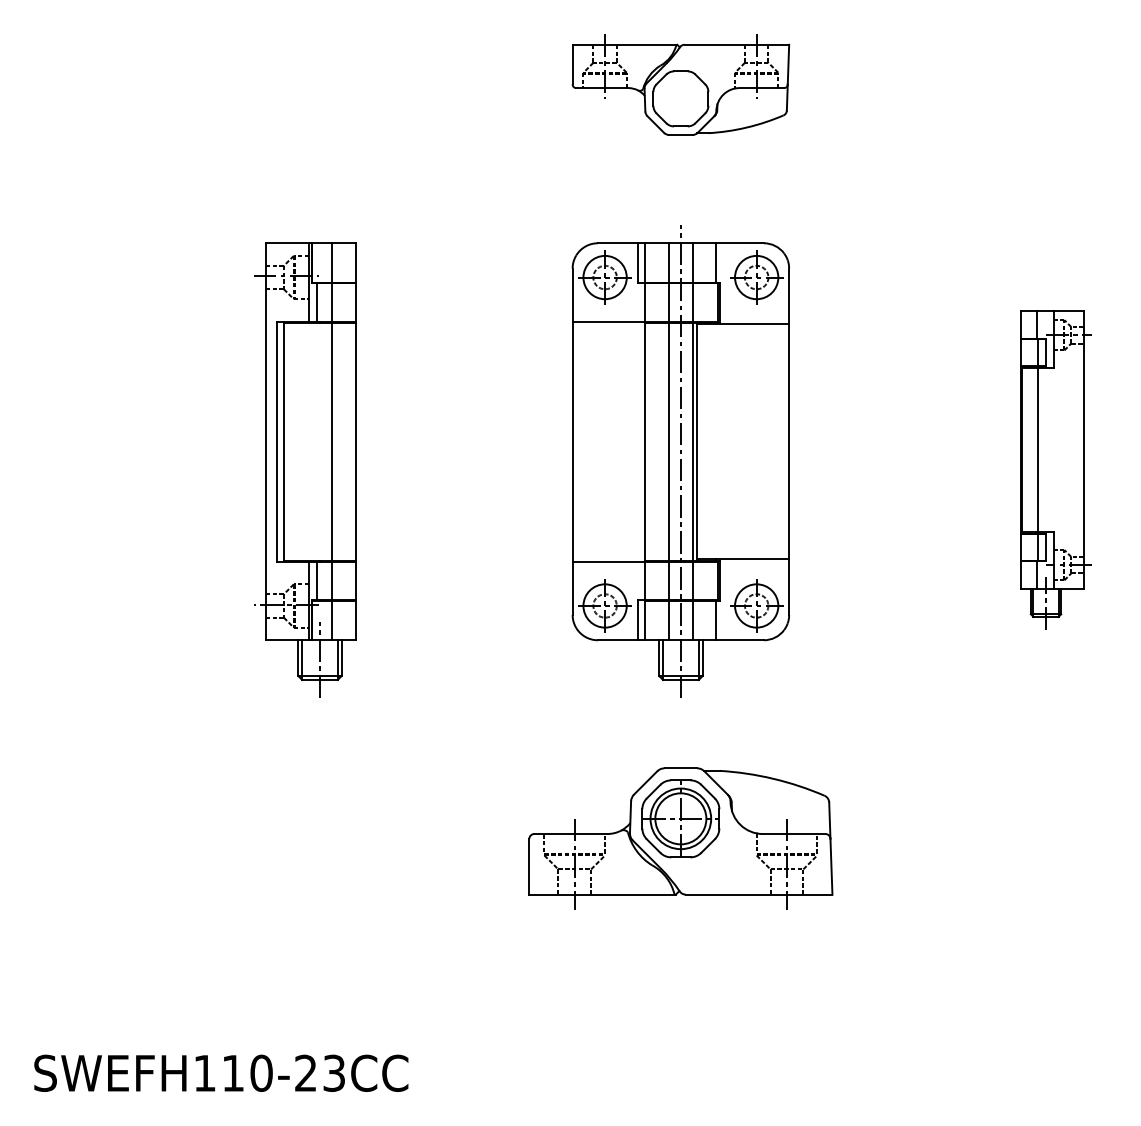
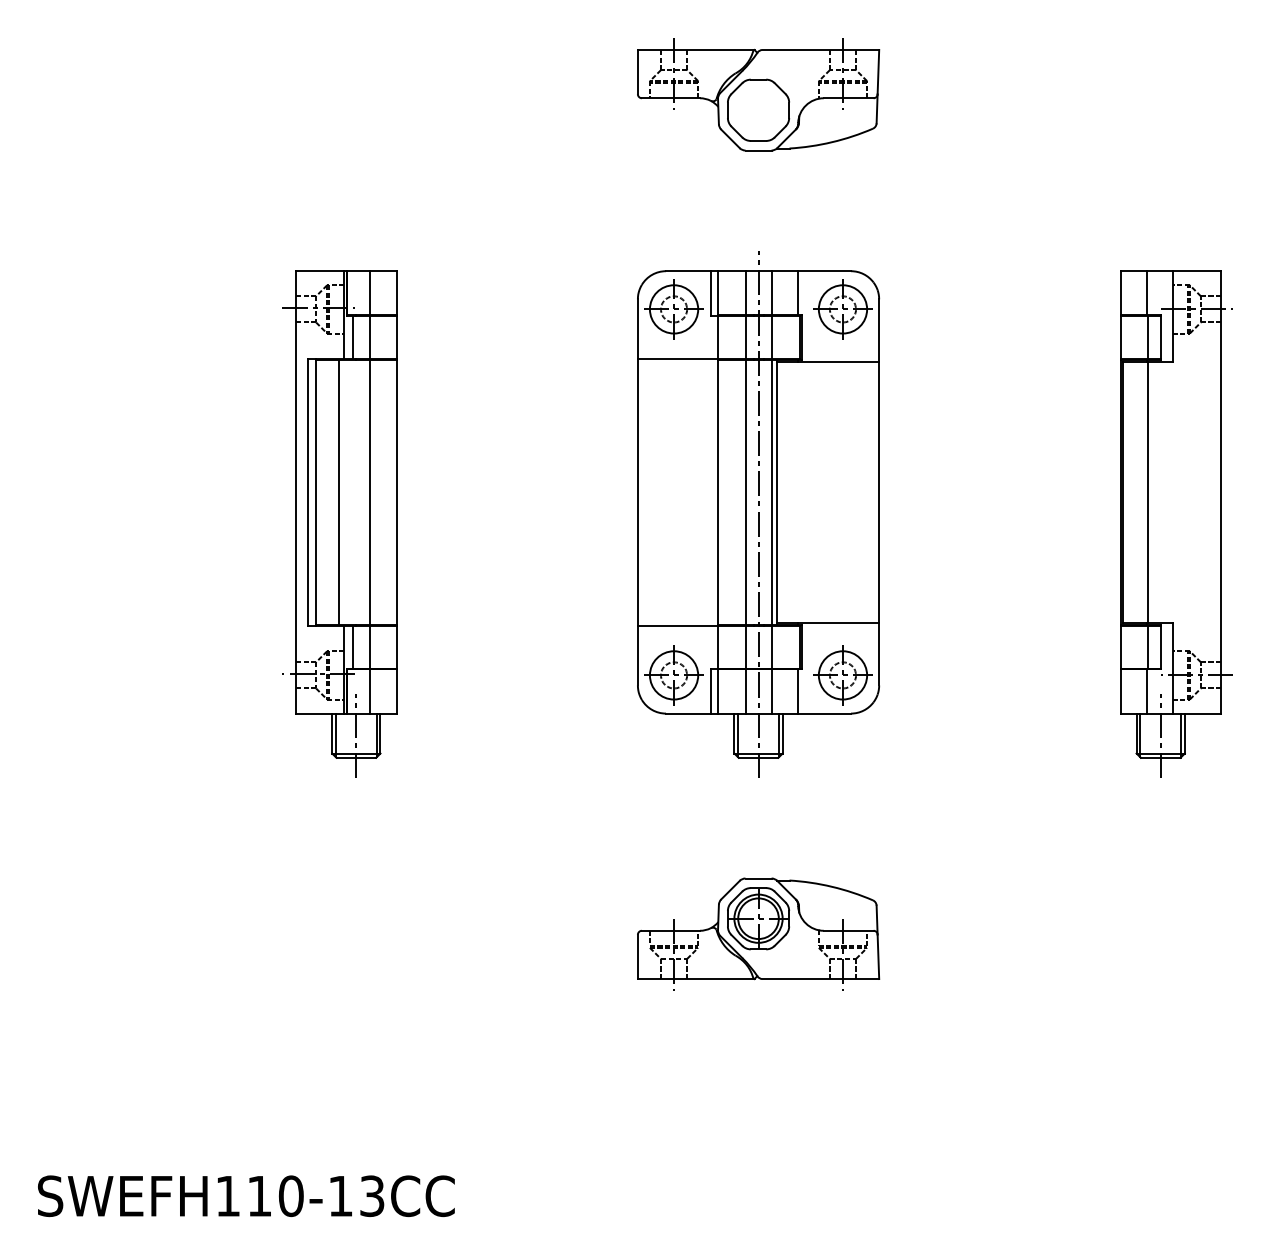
line: (304, 441) -> (339, 492), added
part: (1055, 469) -> (1175, 523), size x1.43
part: (680, 837) -> (758, 933), size x0.71
text: (305, 1072) -> (340, 1195), SWEFH110-23CC -> SWEFH110-13CC

